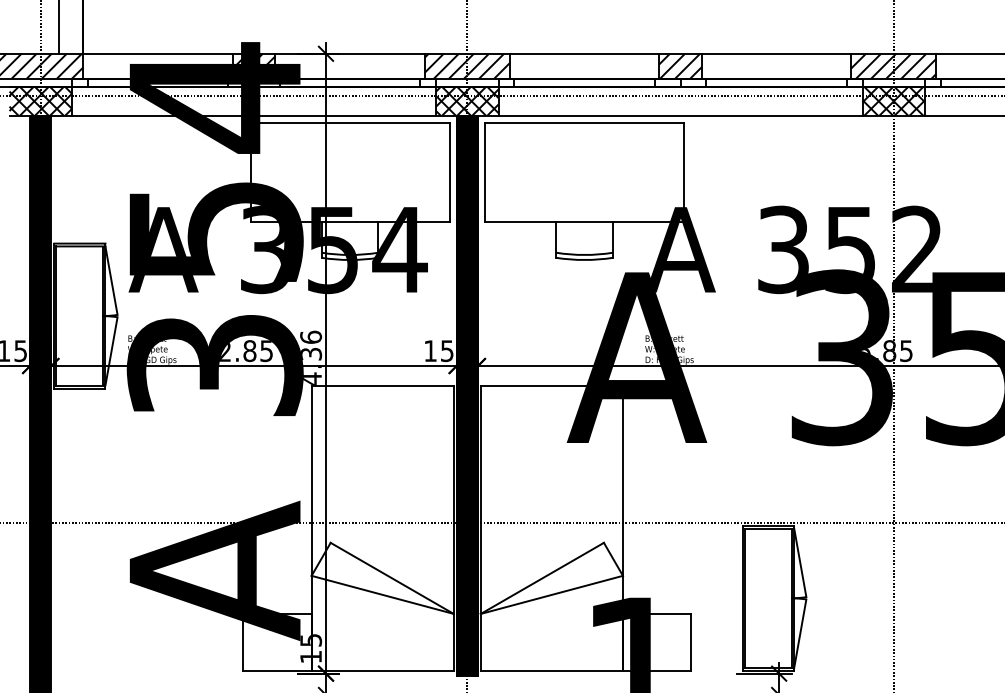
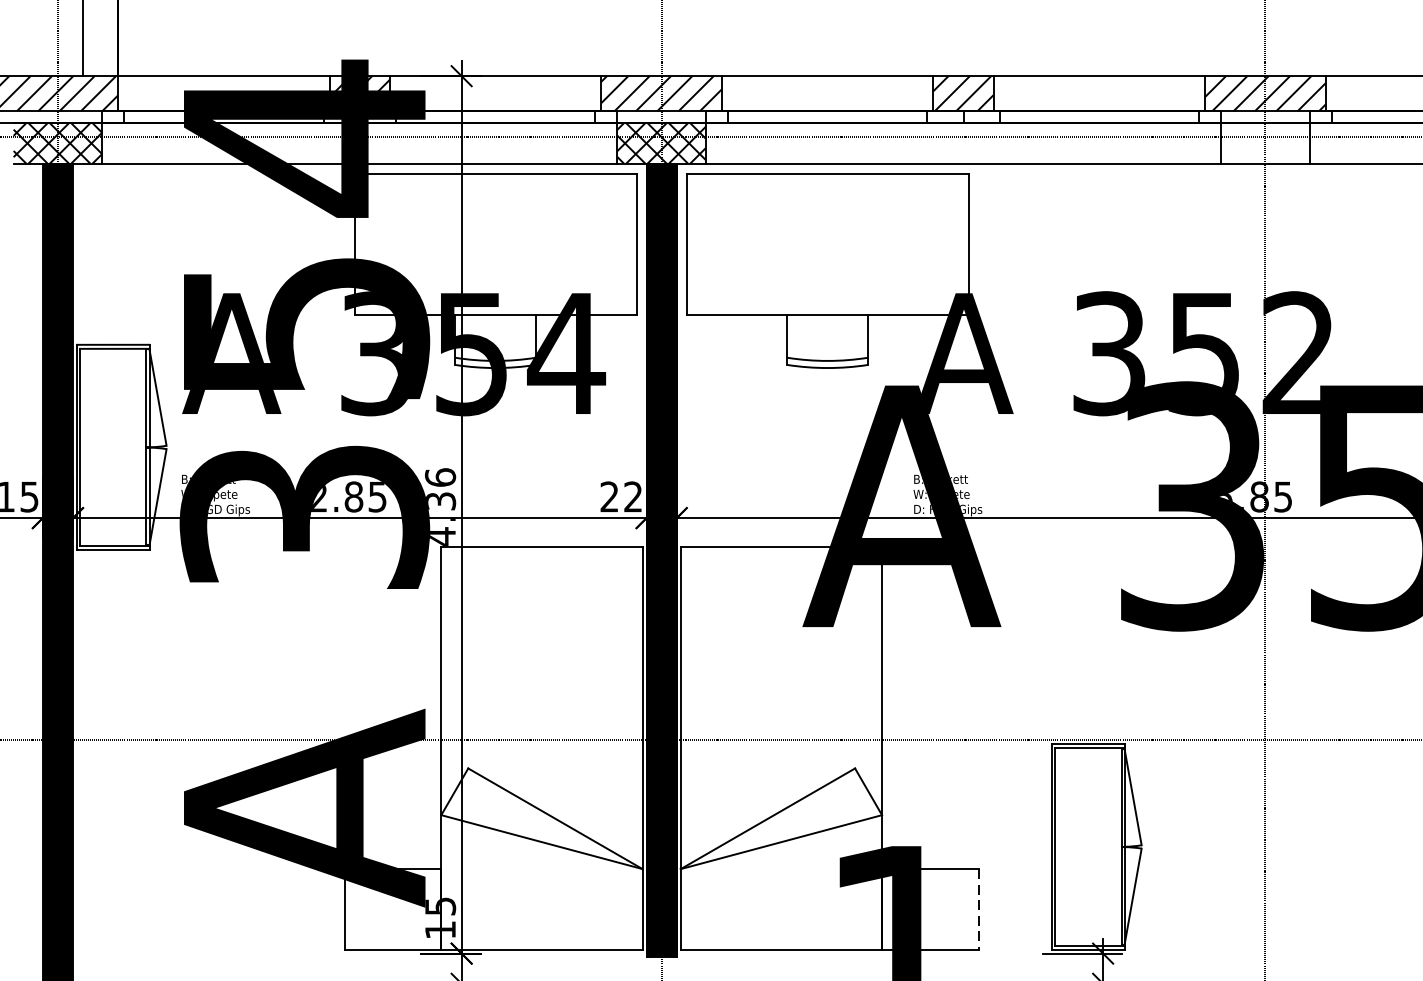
hatch: (893, 101) -> (1264, 143), removed
text: (438, 351) -> (620, 497), 15 -> 22
line: (691, 642) -> (979, 909), solid -> dashed

